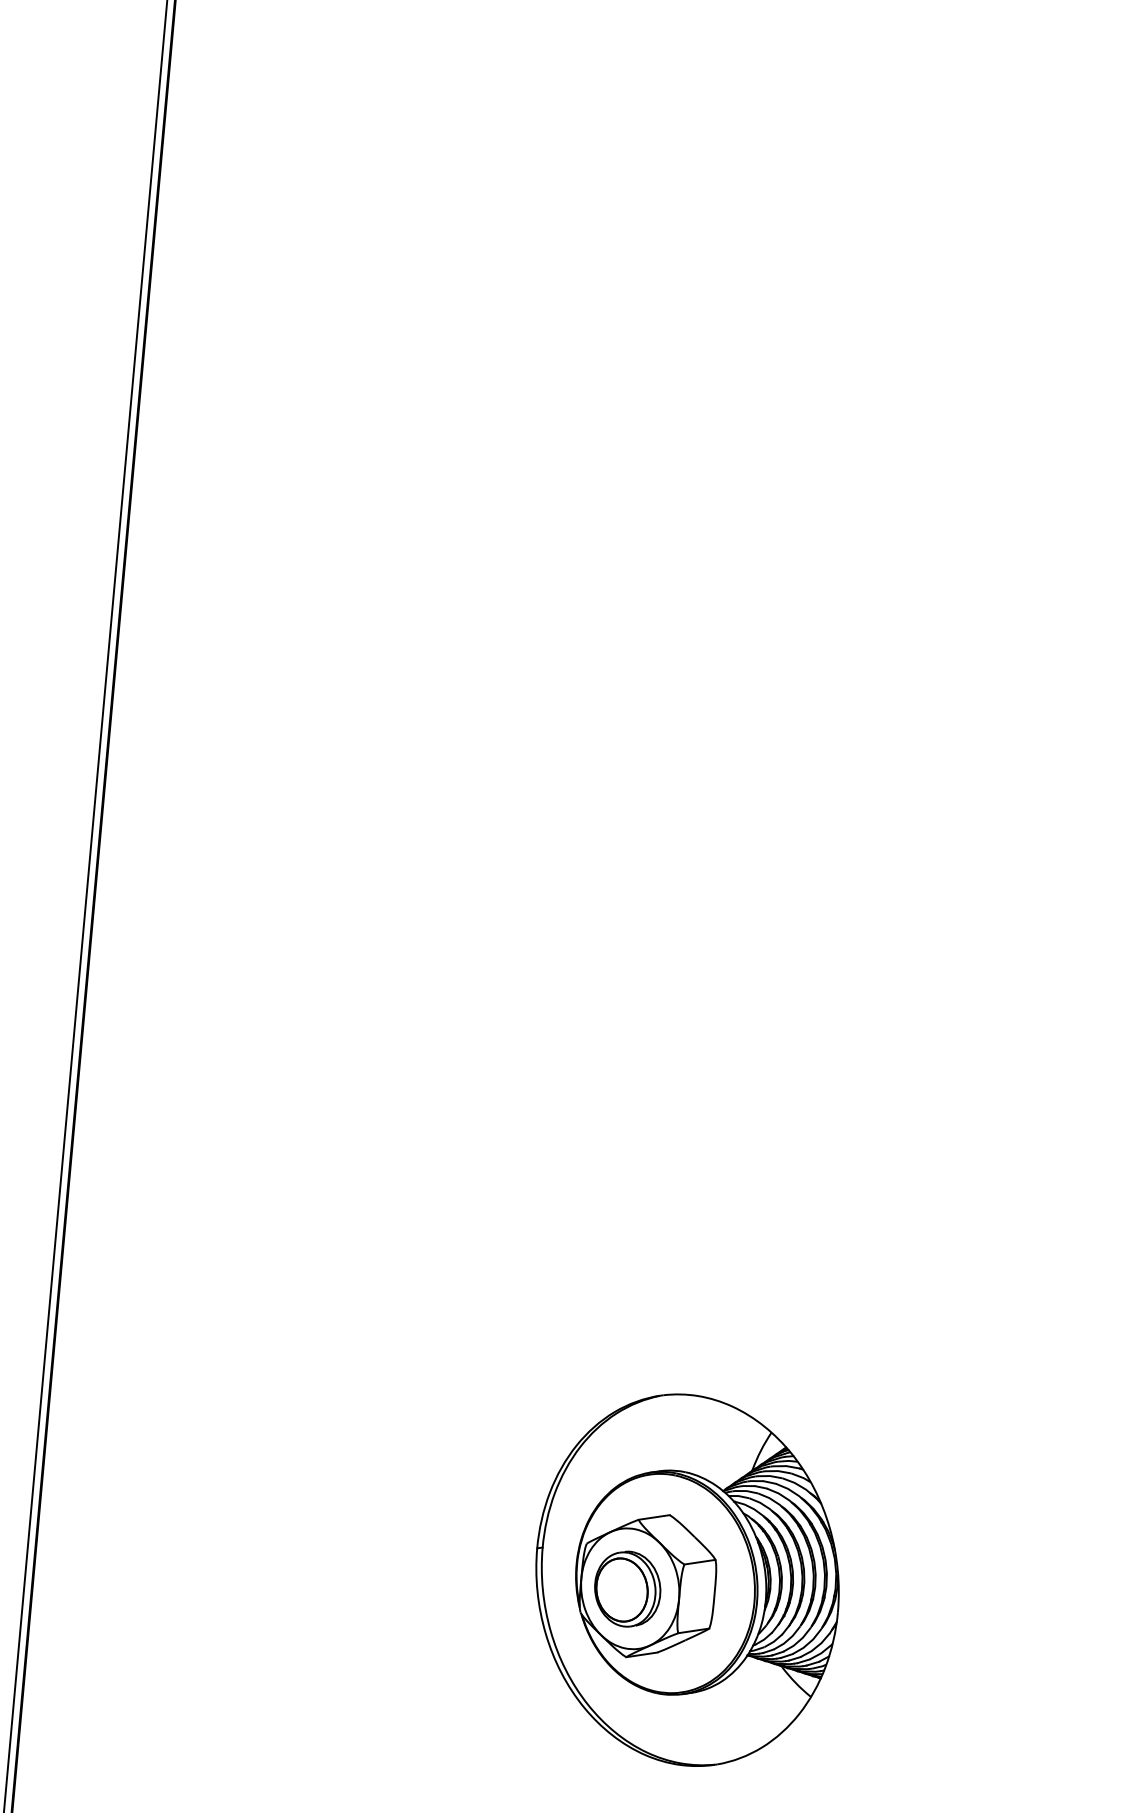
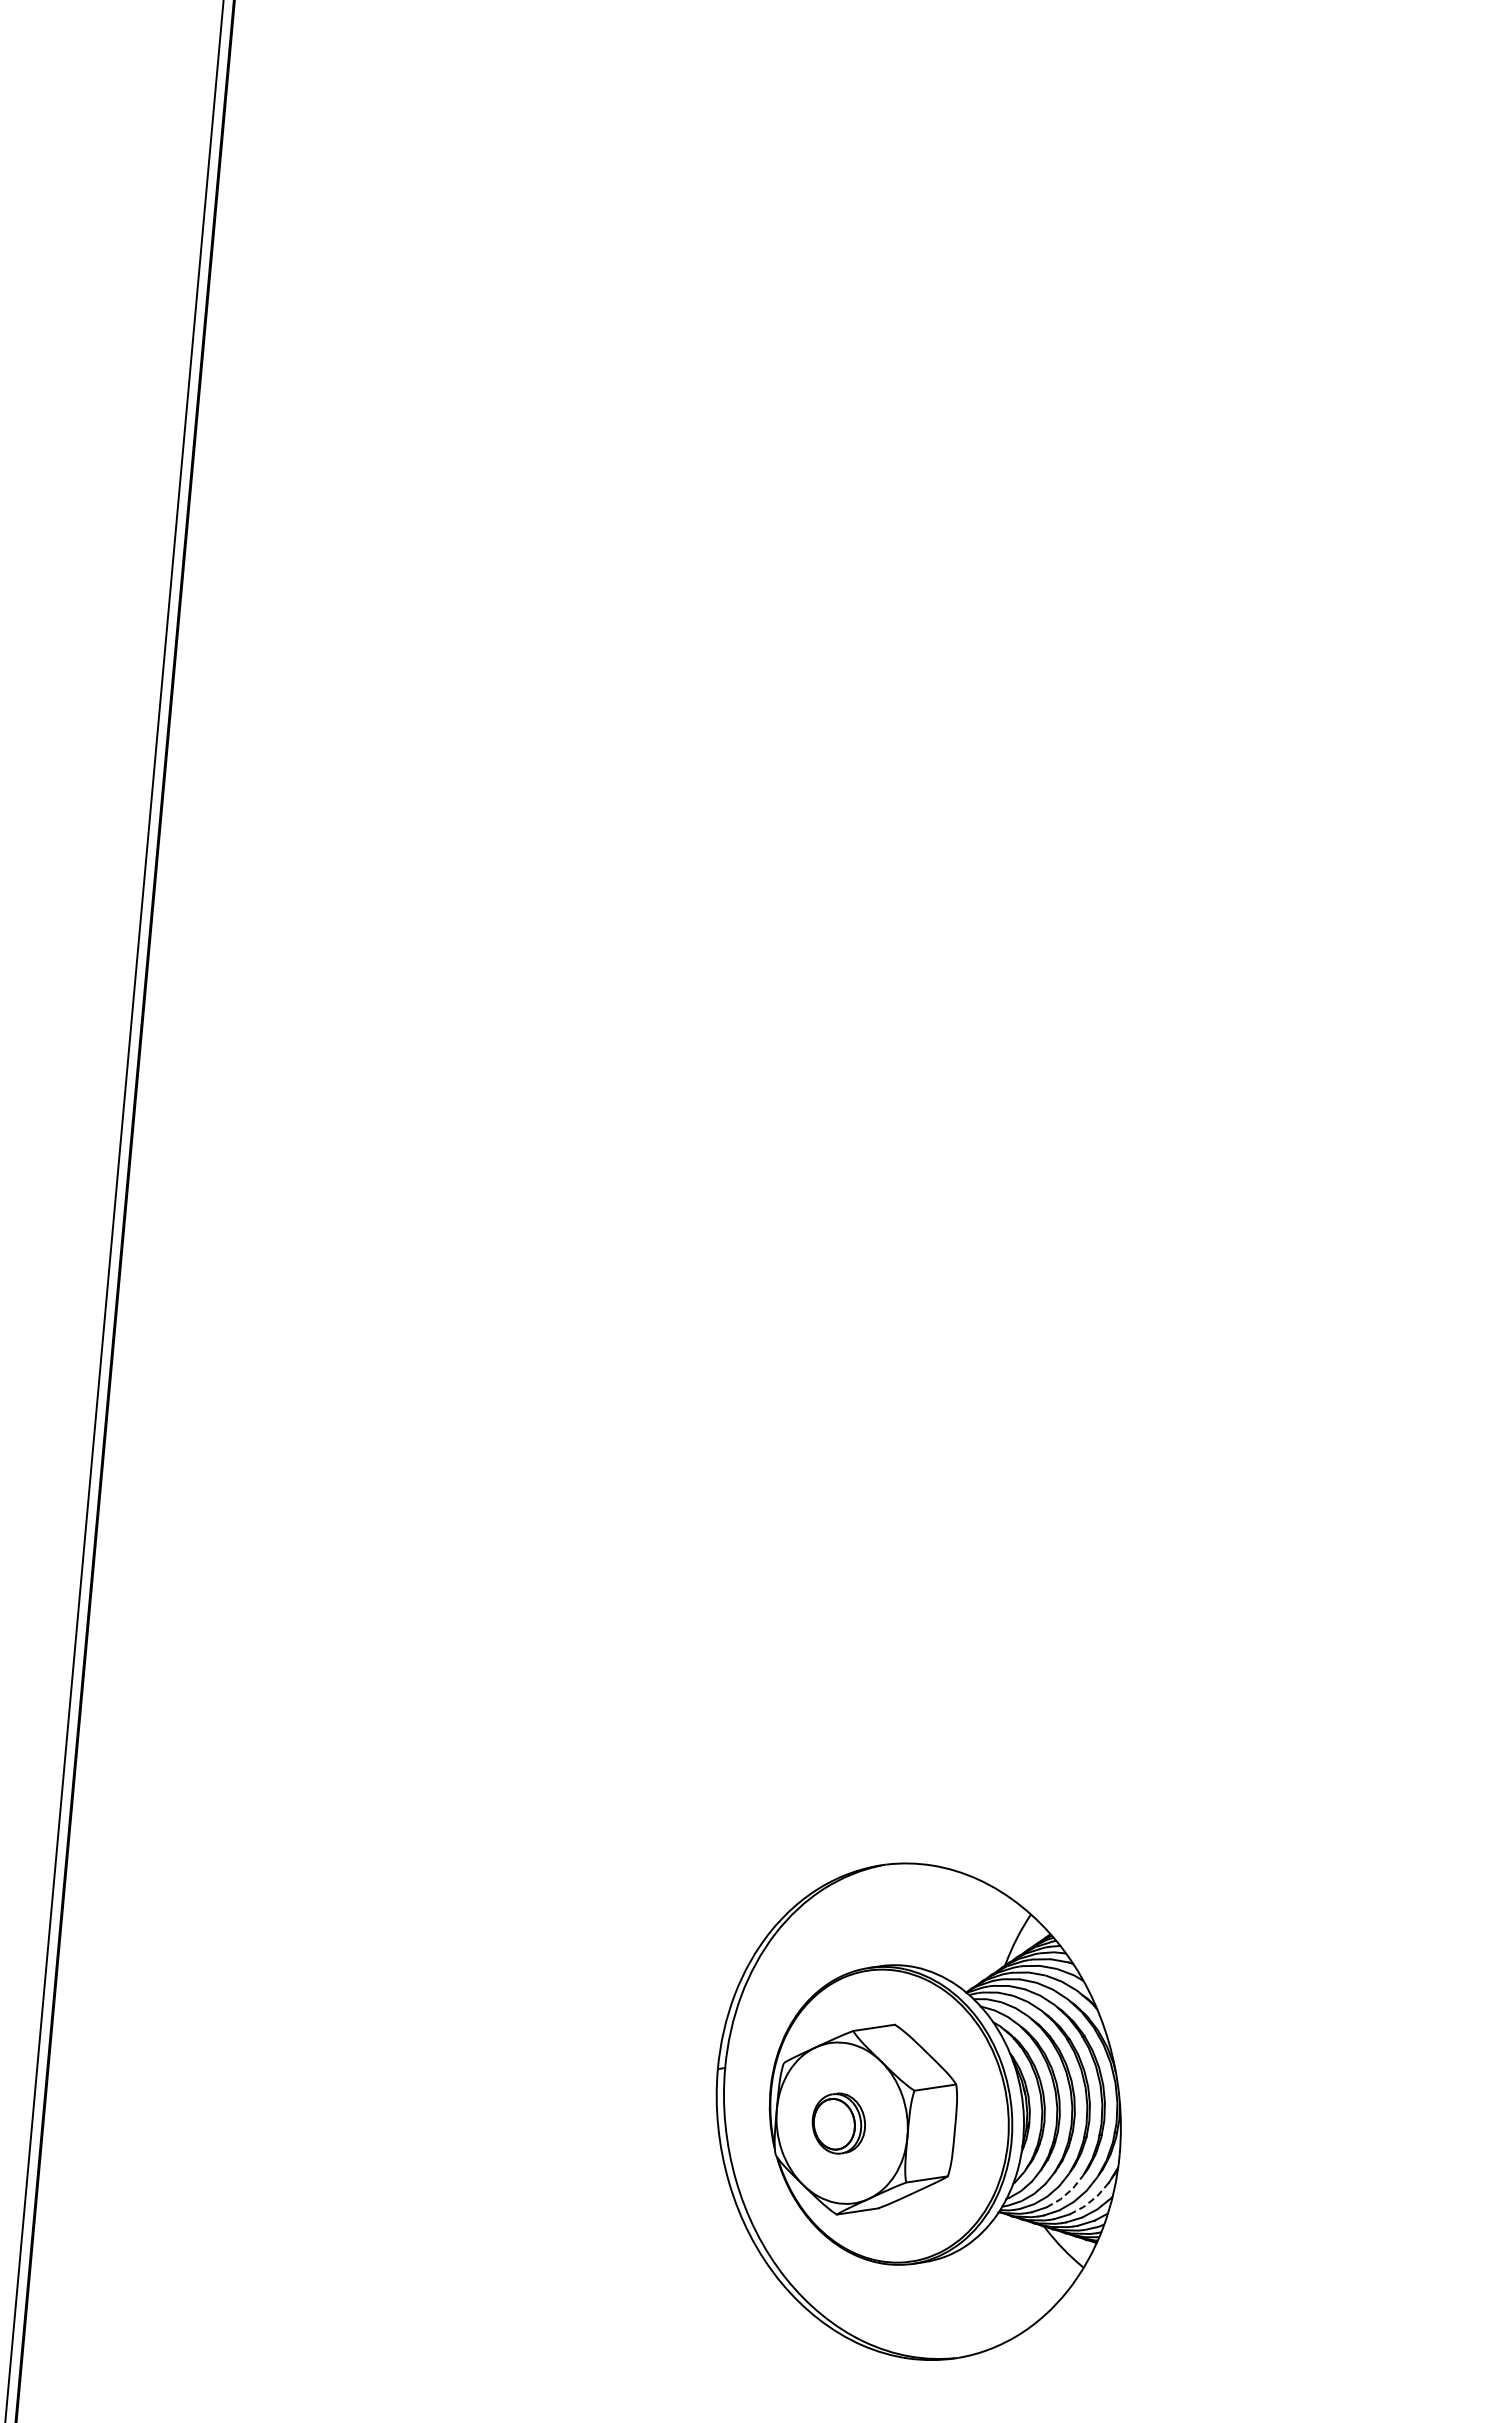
part: (627, 1589) -> (838, 2123), size x0.6
line: (798, 1640) -> (1067, 2192), solid -> dashed
line: (816, 1646) -> (1091, 2200), solid -> dashed

